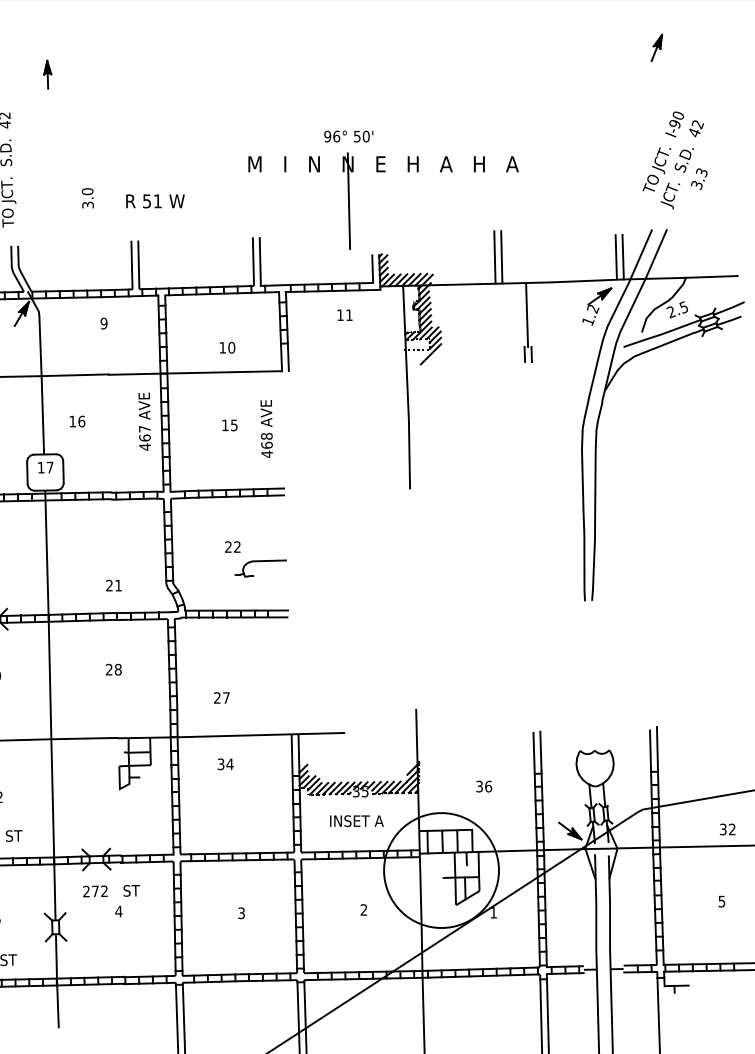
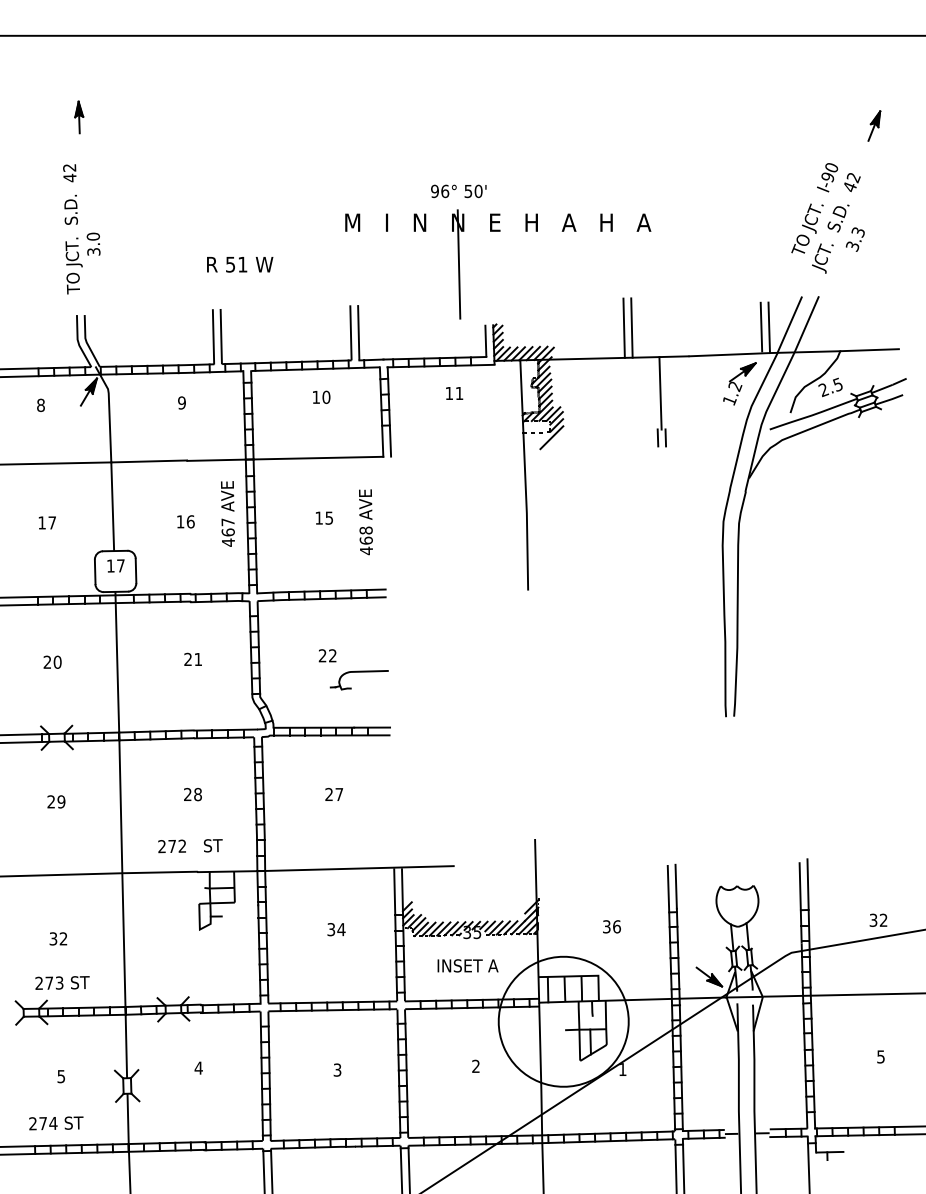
part: (656, 47) -> (874, 125), moved
part: (47, 74) -> (79, 117), moved
text: (87, 197) -> (93, 243), moved
text: (227, 347) -> (321, 396), moved
text: (77, 421) -> (185, 521), moved
text: (113, 584) -> (192, 658), moved
text: (221, 697) -> (333, 794), moved
text: (225, 764) -> (336, 929), moved
text: (727, 828) -> (878, 919), moved
text: (111, 891) -> (190, 846), moved

